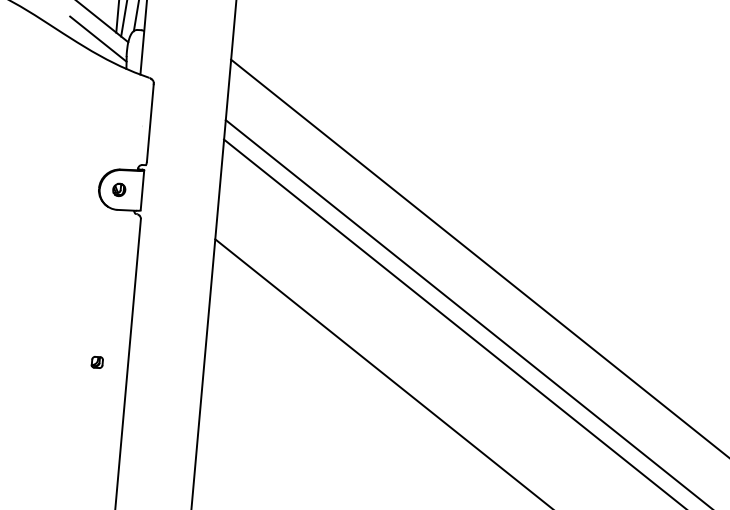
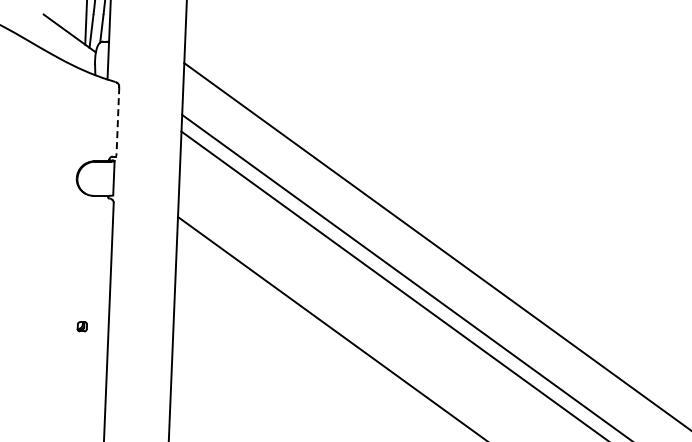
line: (98, 38) -> (70, 50), removed
line: (149, 123) -> (117, 120), solid -> dashed
part: (119, 189) -> (94, 178), removed

